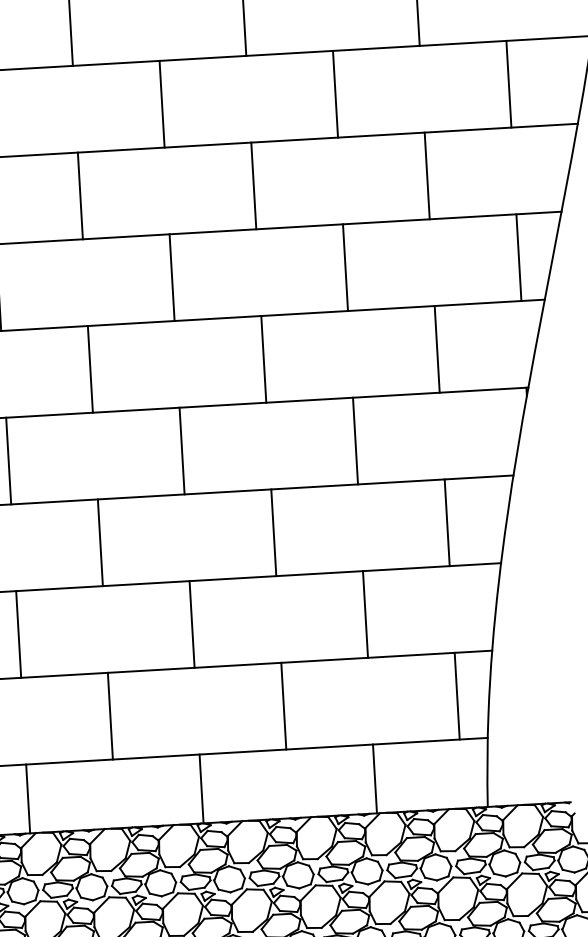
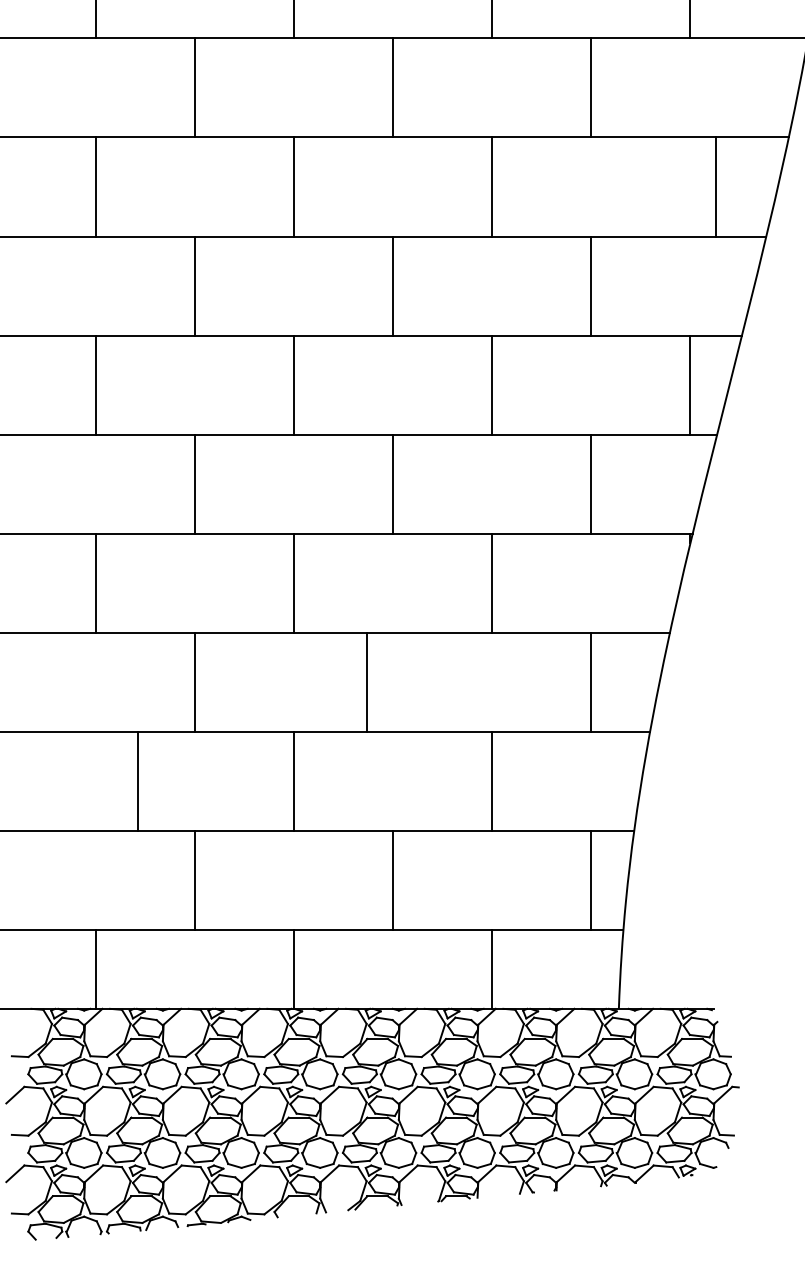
line: (508, 83) -> (716, 186), moved
line: (274, 532) -> (367, 682), moved
line: (18, 634) -> (137, 781), moved

